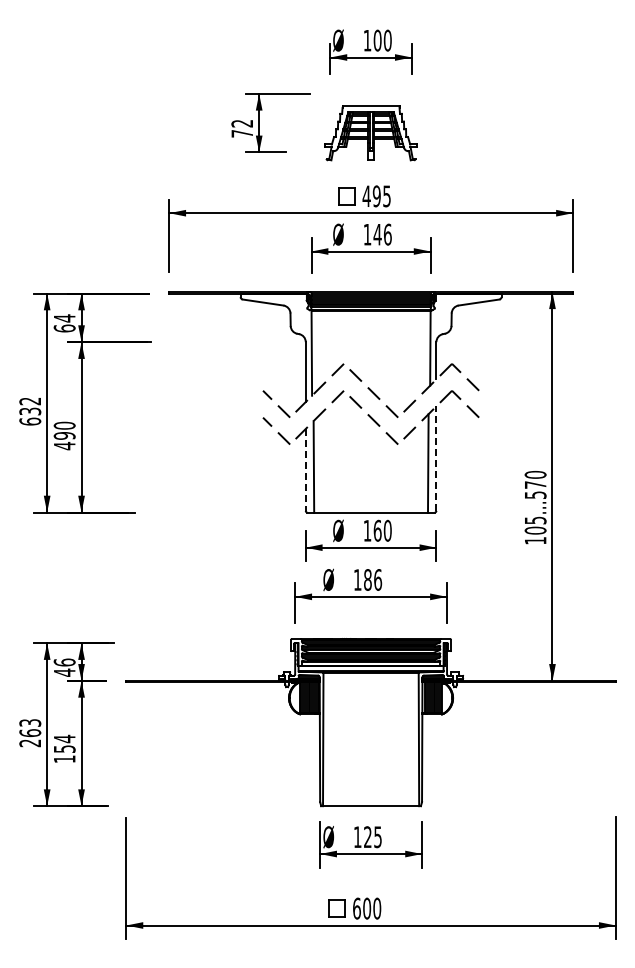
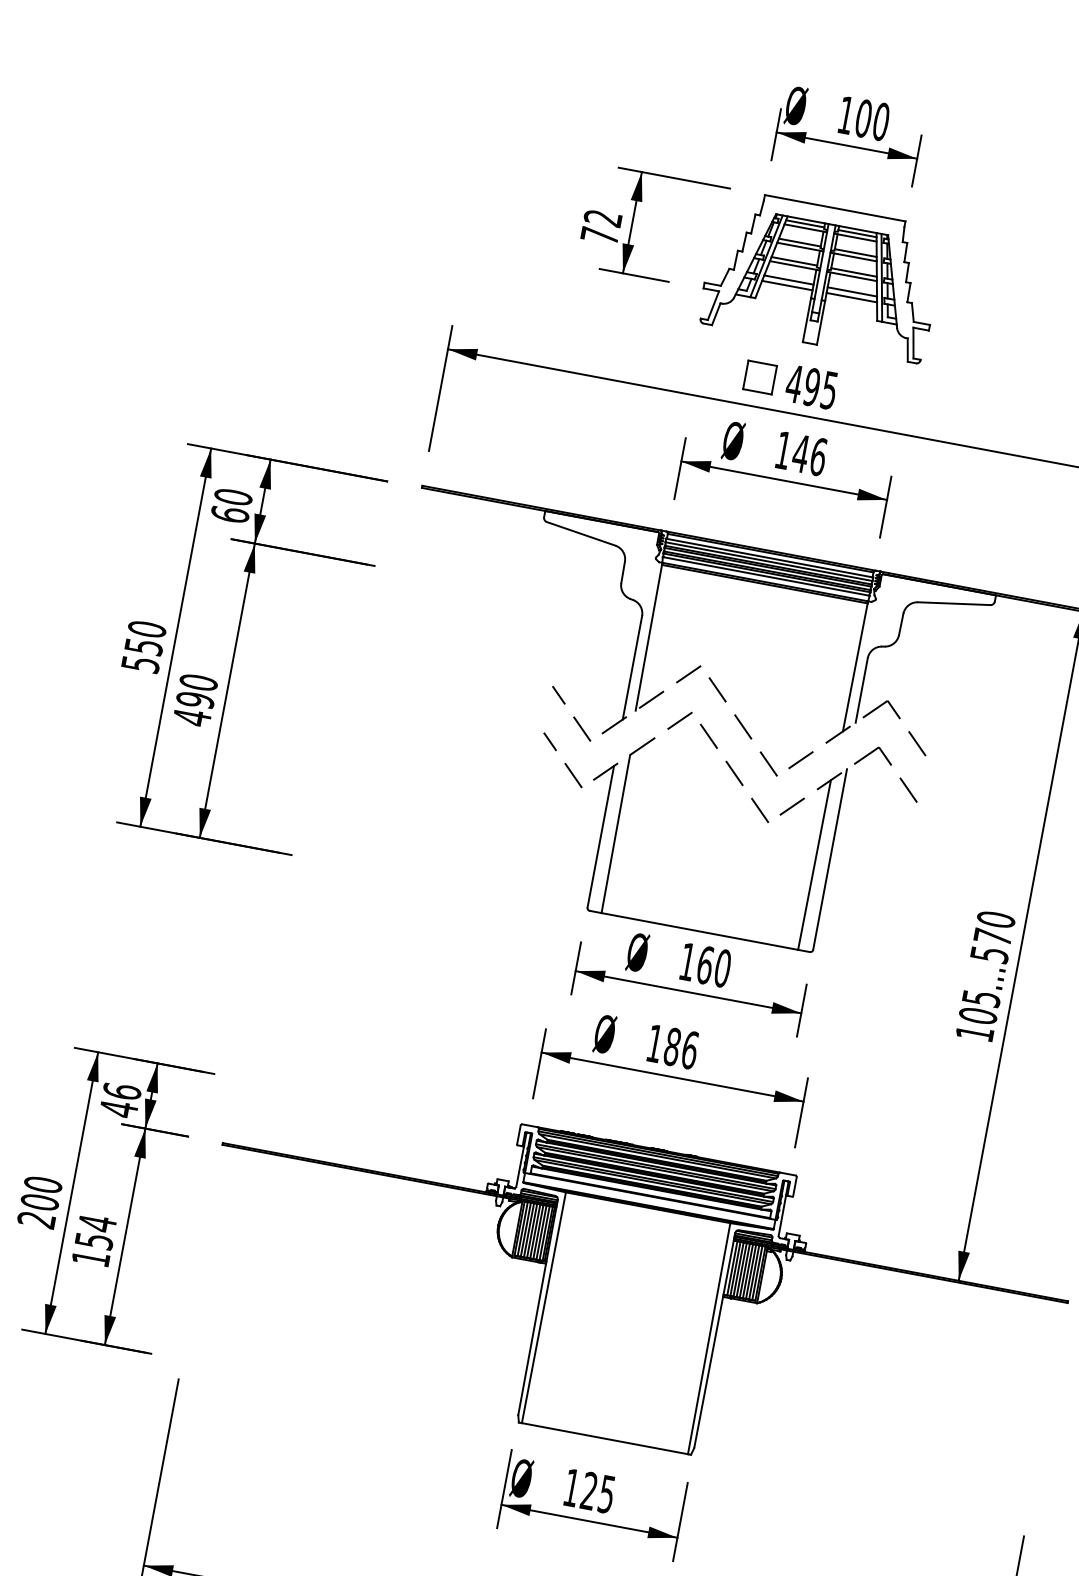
part: (370, 132) -> (821, 274), size x1.43
text: (64, 318) -> (233, 497), 64 -> 60
text: (30, 411) -> (144, 646), 632 -> 550
line: (436, 458) -> (830, 859), dashed -> solid
line: (305, 469) -> (600, 835), dashed -> solid
text: (30, 727) -> (42, 1192), 263 -> 200

